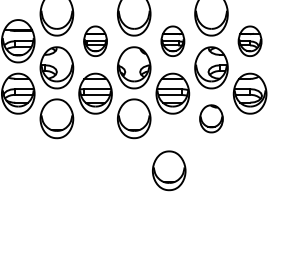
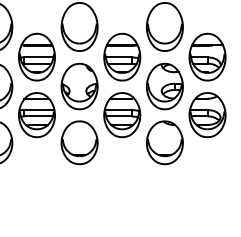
part: (95, 41) -> (36, 57), size x1.43
part: (172, 41) -> (121, 57), size x1.43
part: (249, 41) -> (206, 57), size x1.43
part: (211, 118) -> (164, 142), size x1.43
part: (169, 170) -> (118, 199), removed

